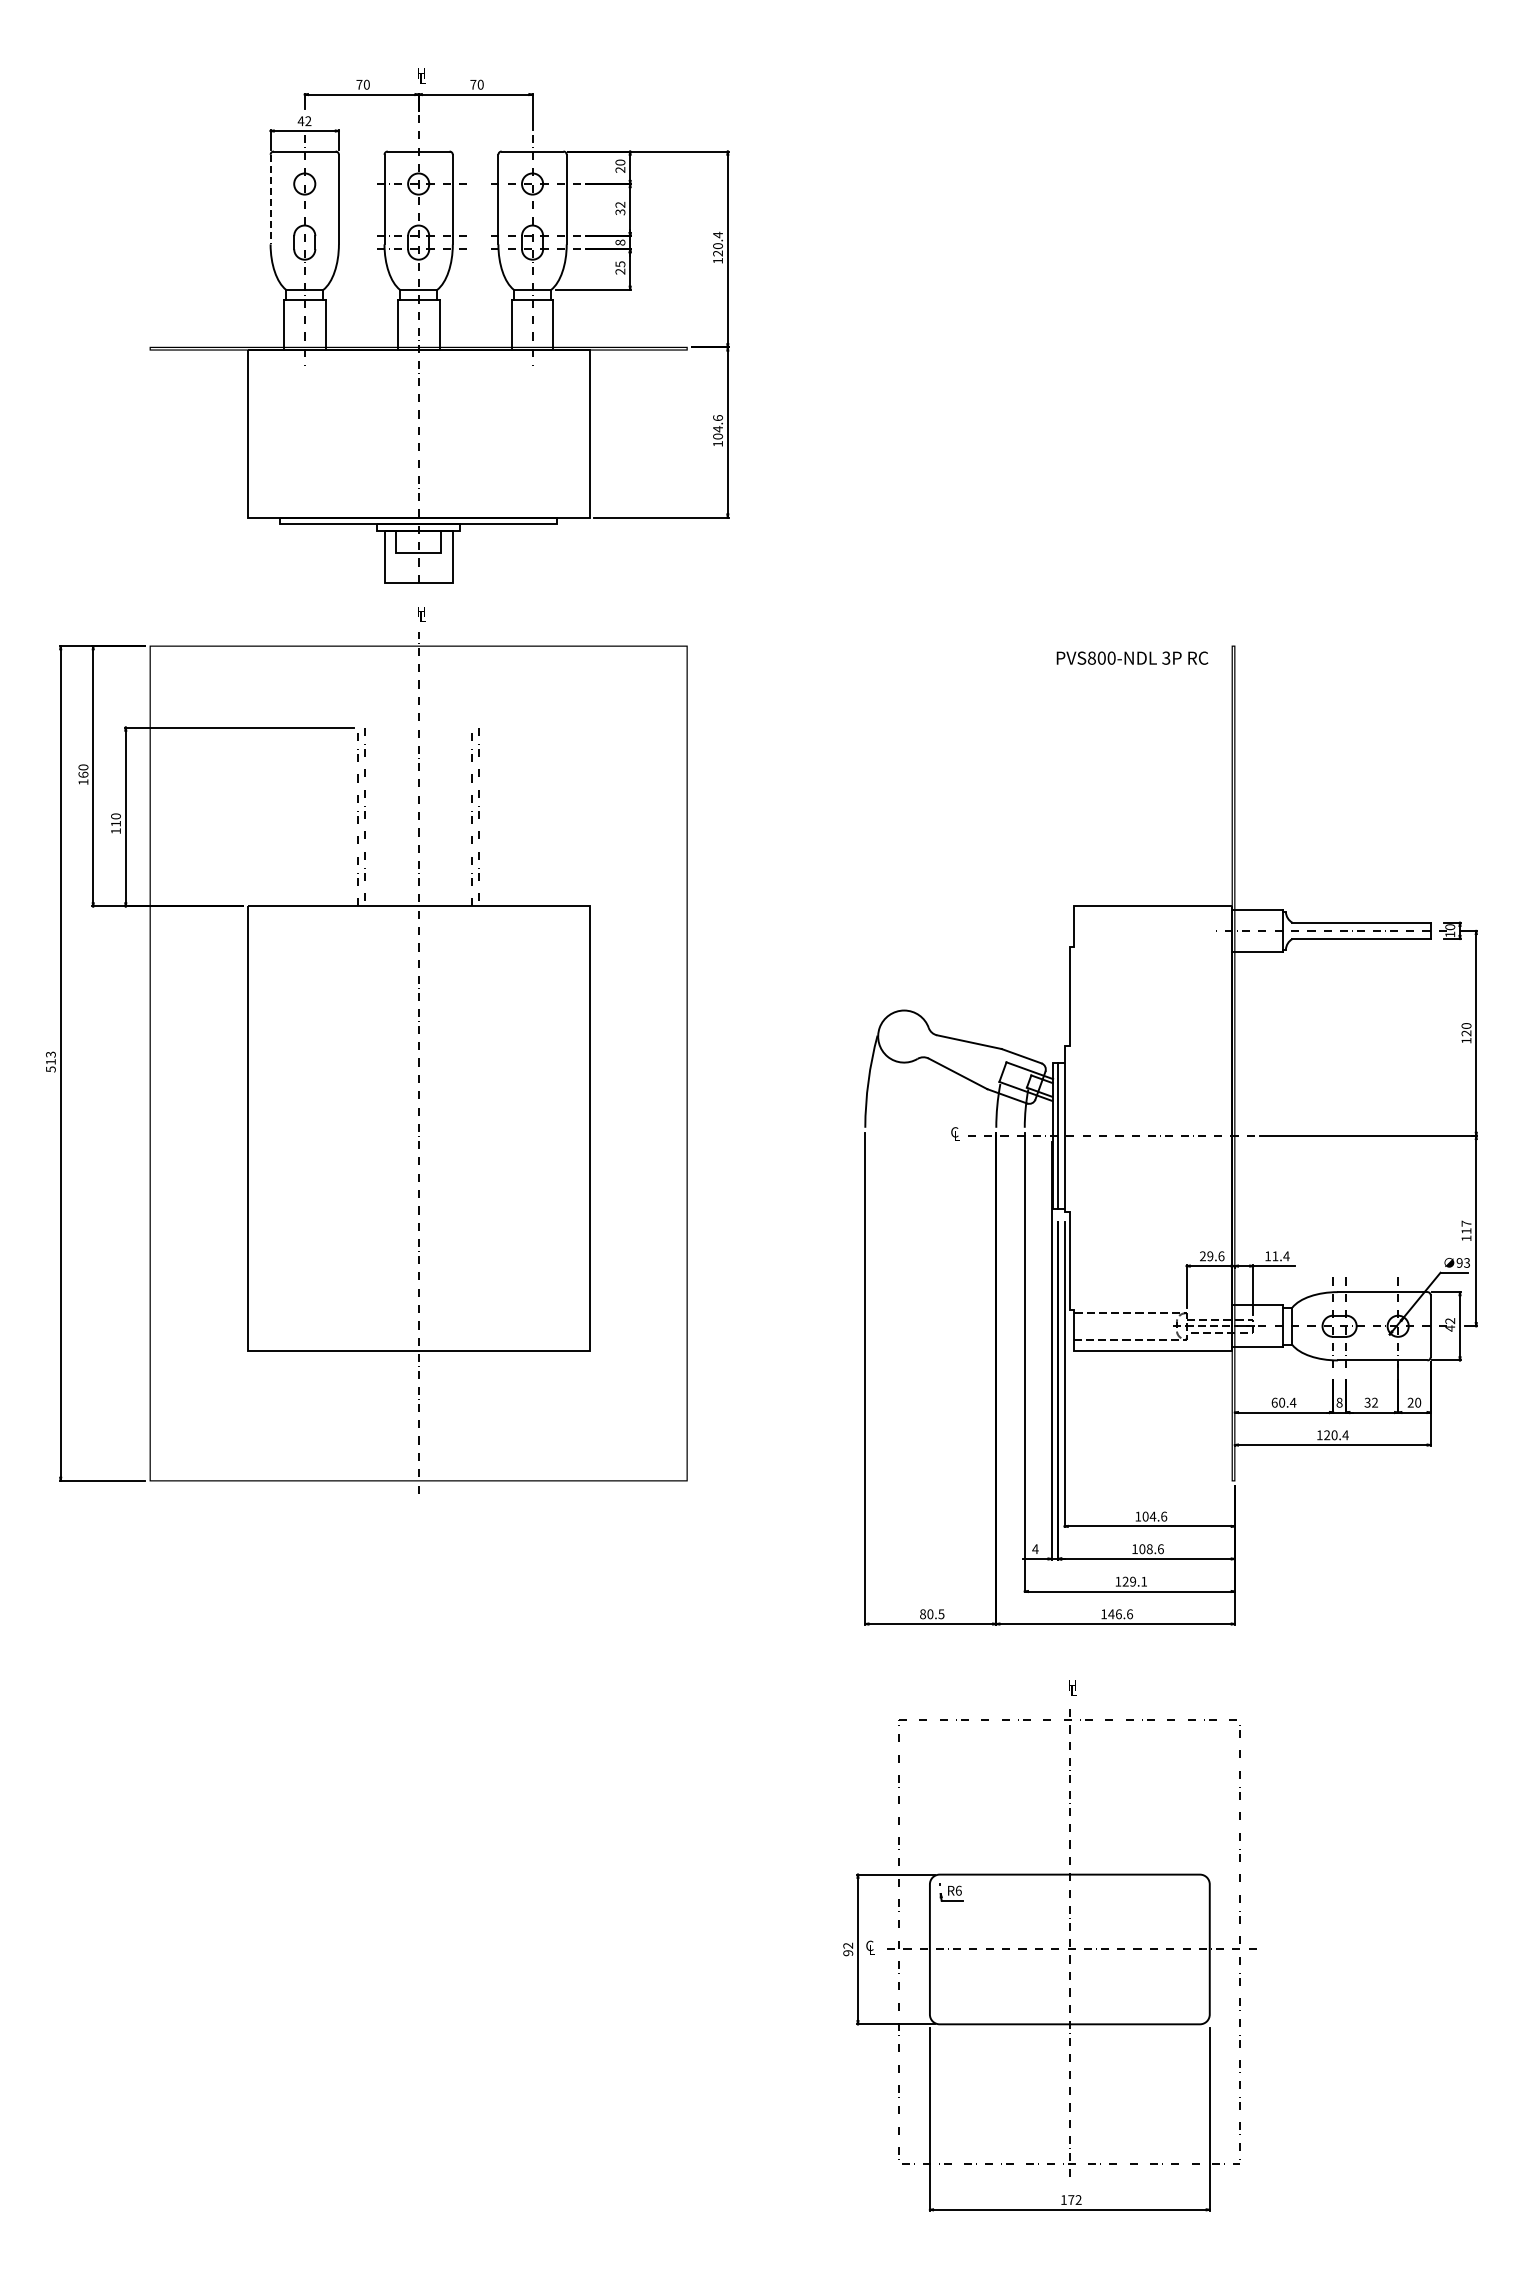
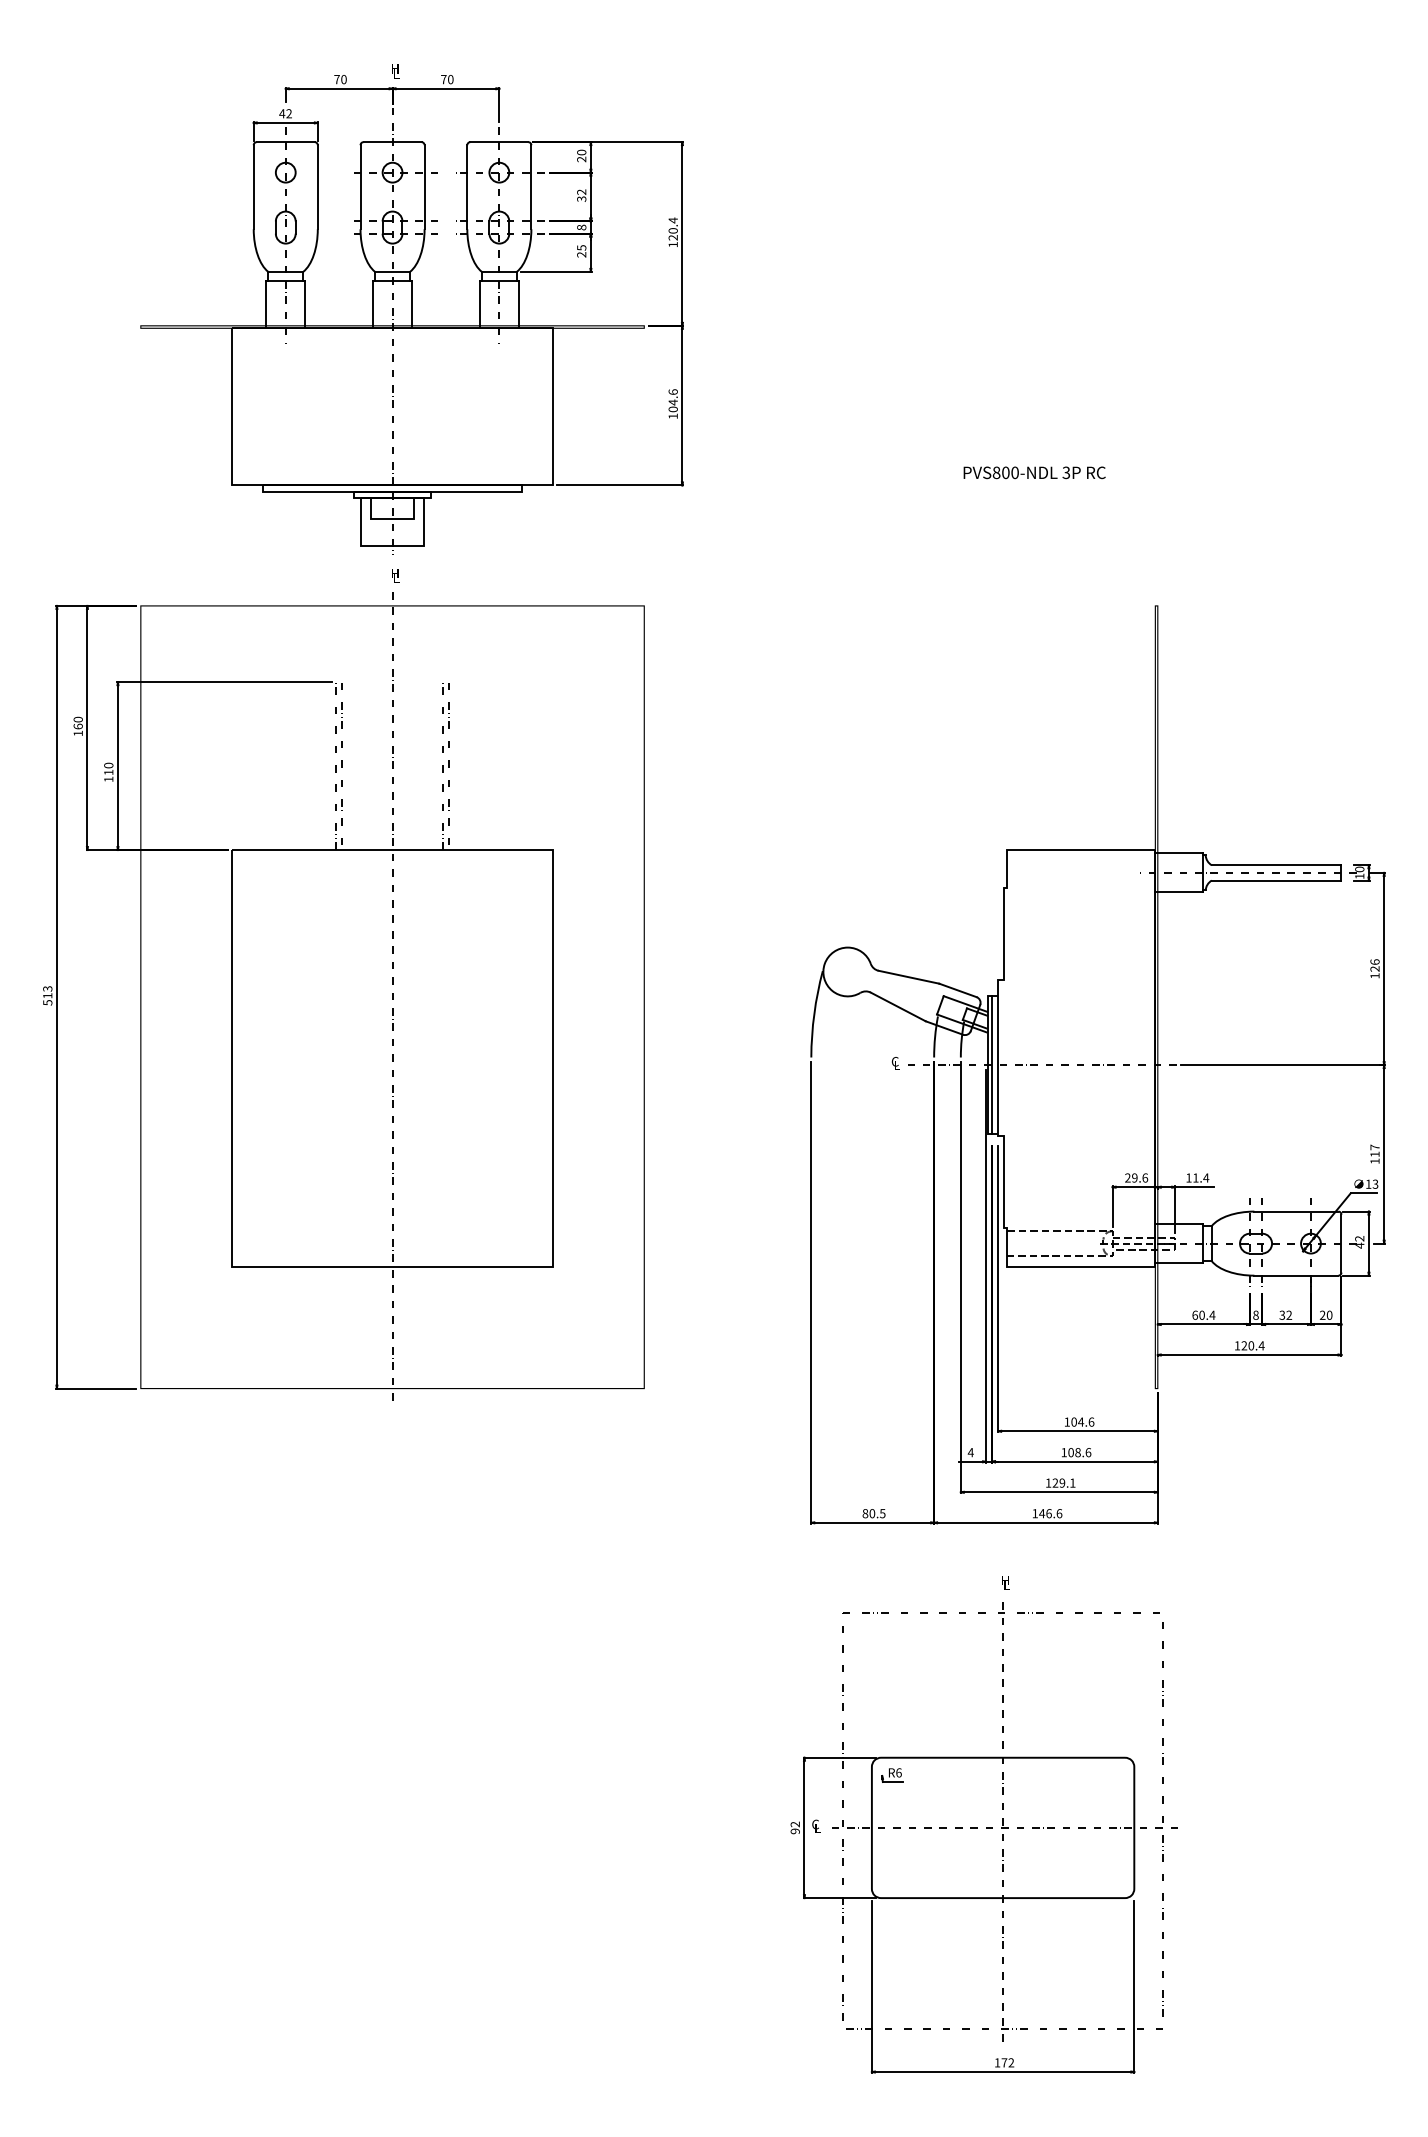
line: (270, 199) -> (253, 187), dashed -> solid
text: (1132, 657) -> (1034, 472), moved
text: (1466, 1025) -> (1375, 961), 120 -> 126
text: (1459, 1262) -> (1368, 1183), 93 -> 13

